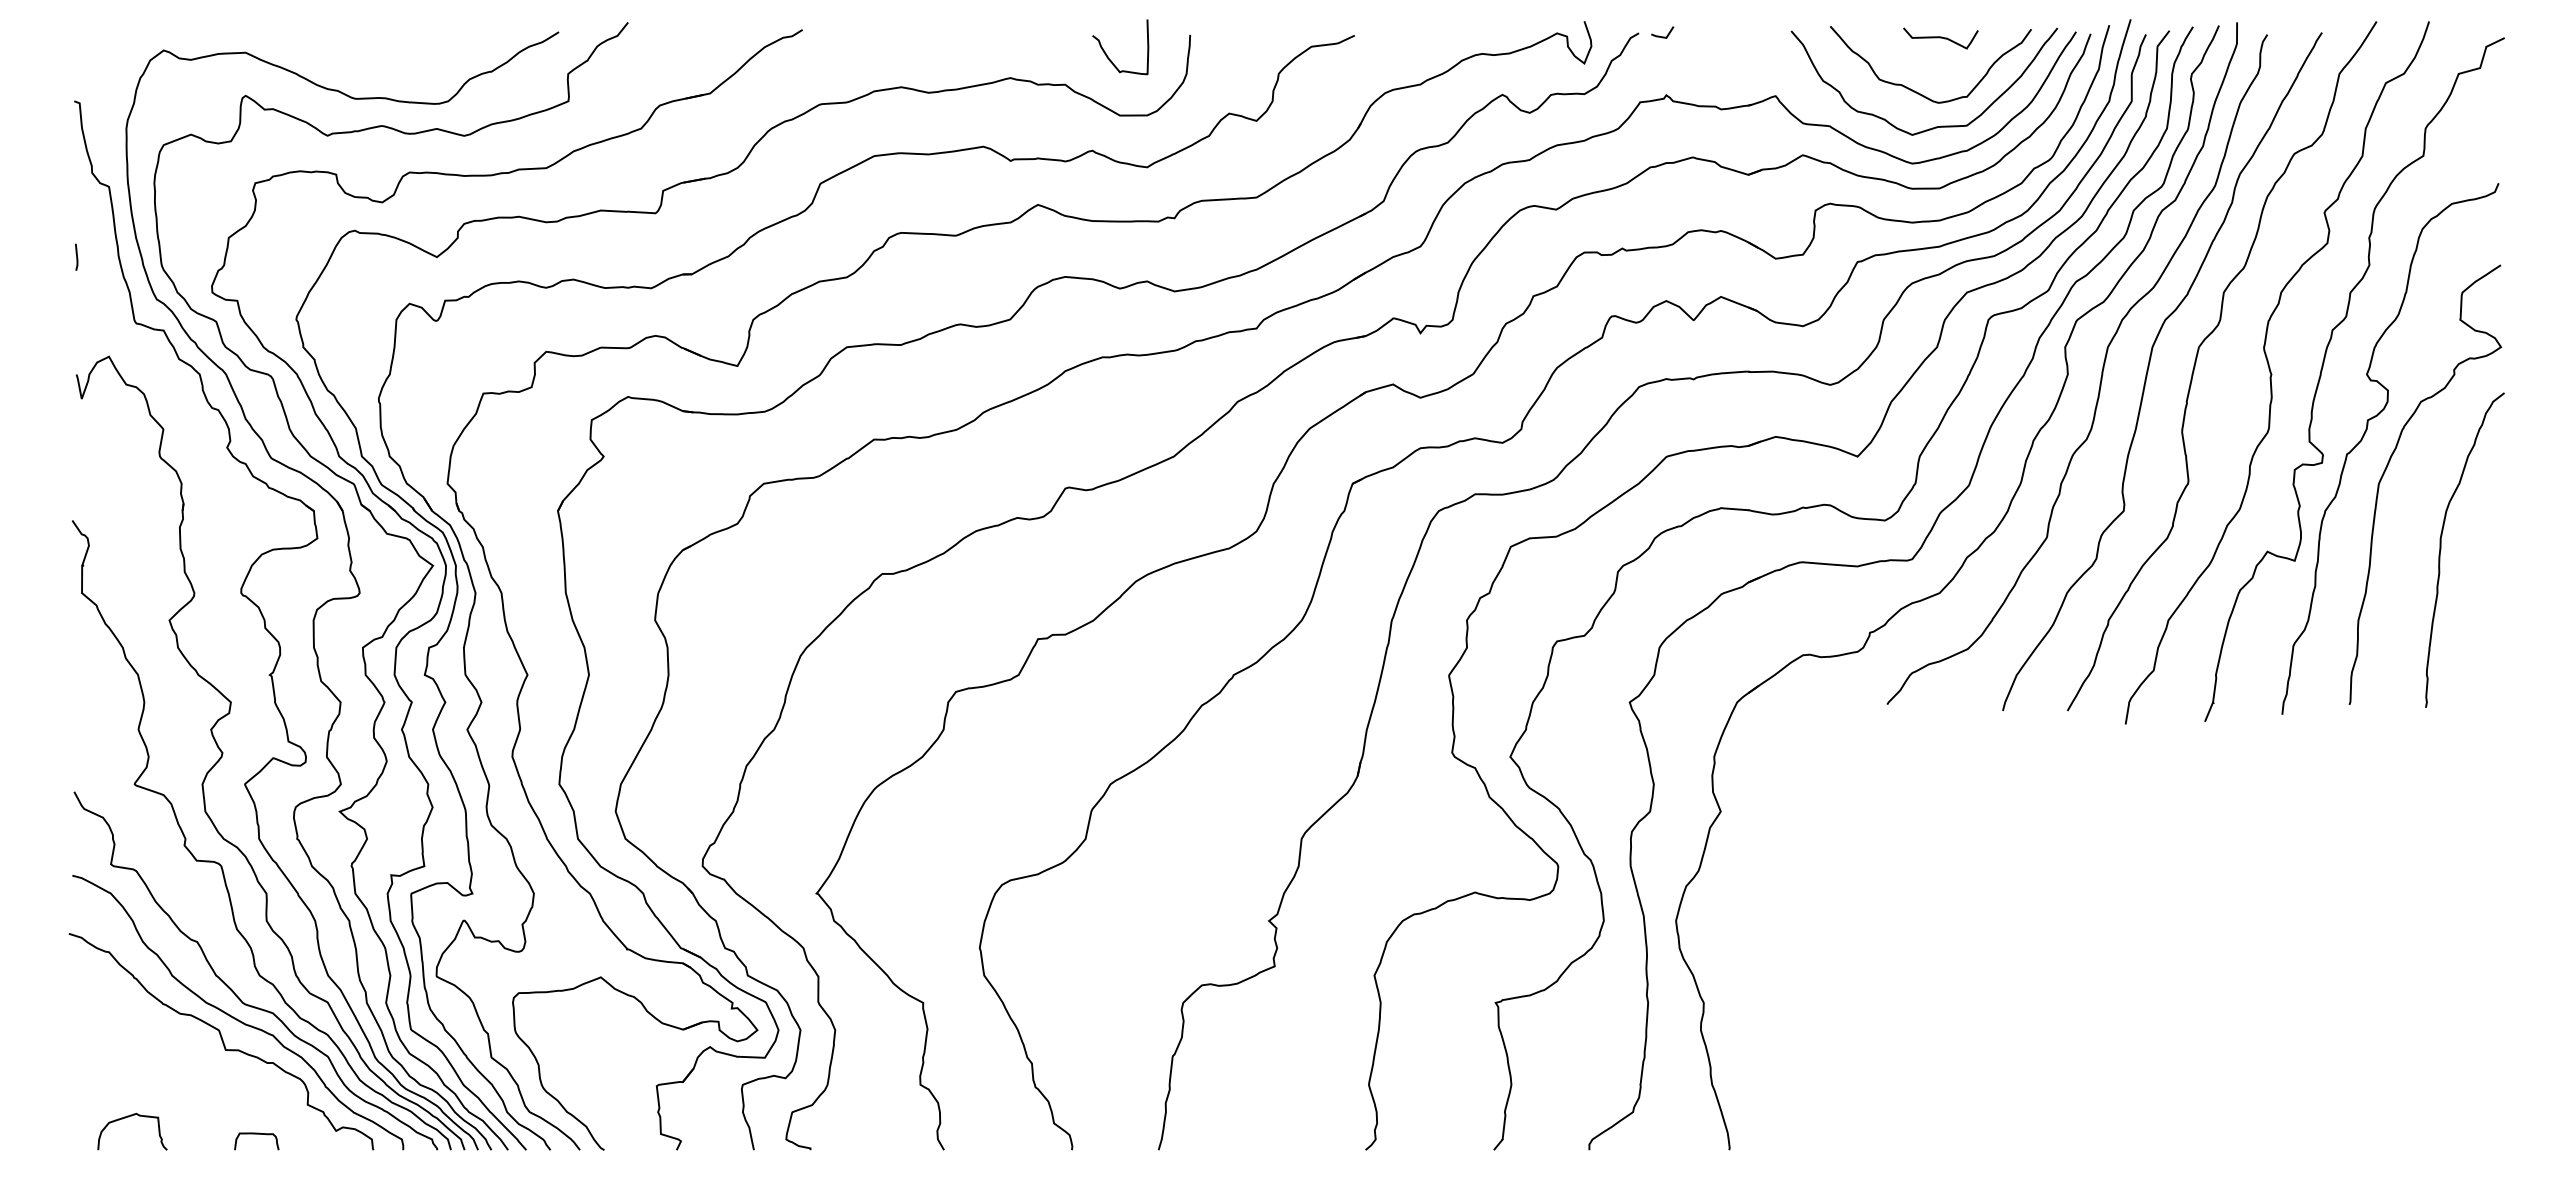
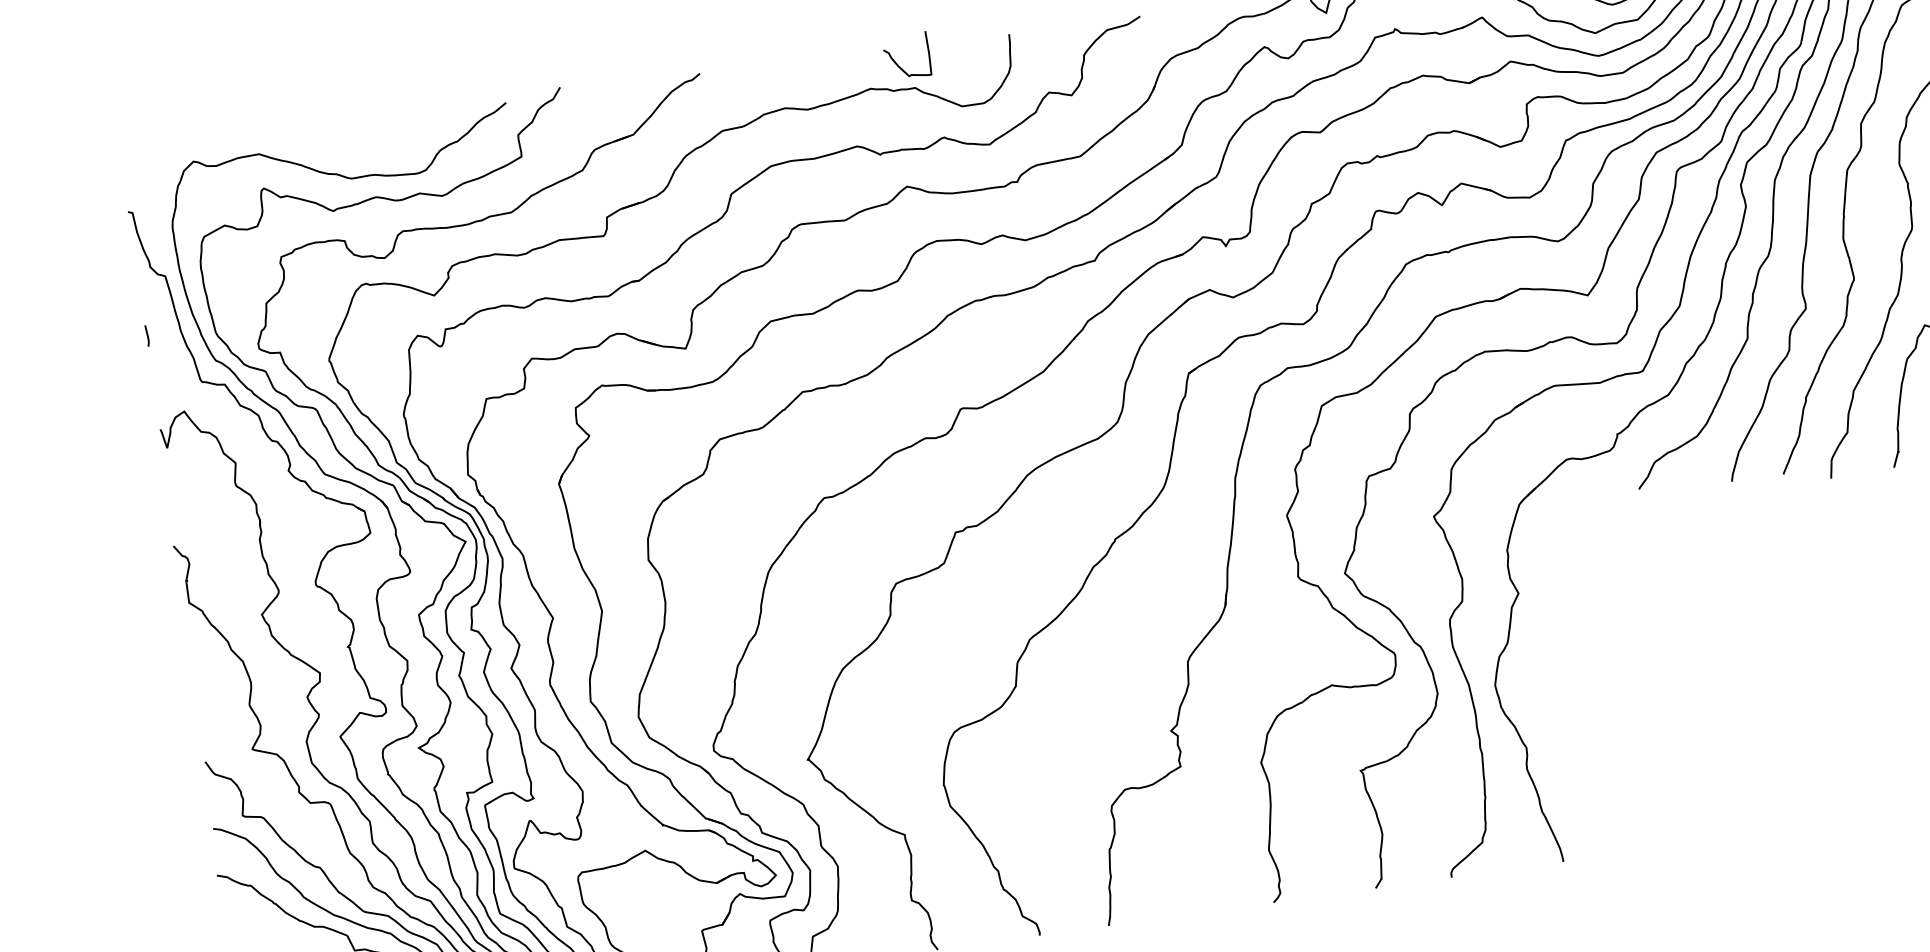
curve: (1107, 54) -> (897, 63), moved

